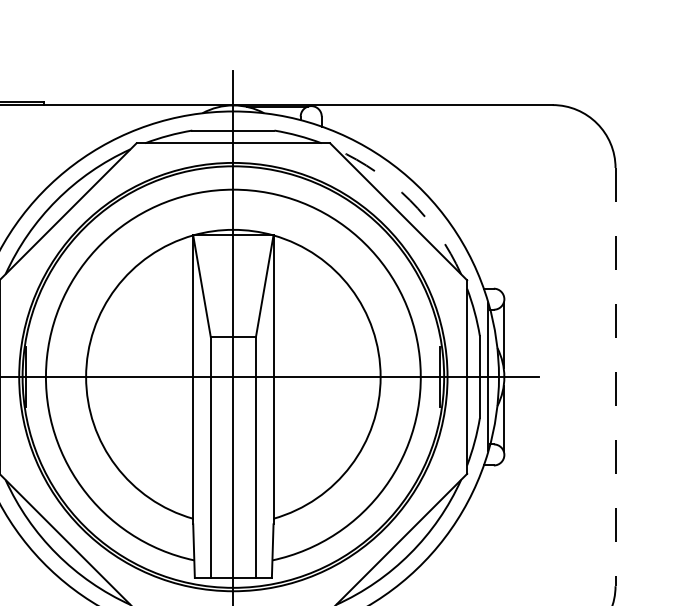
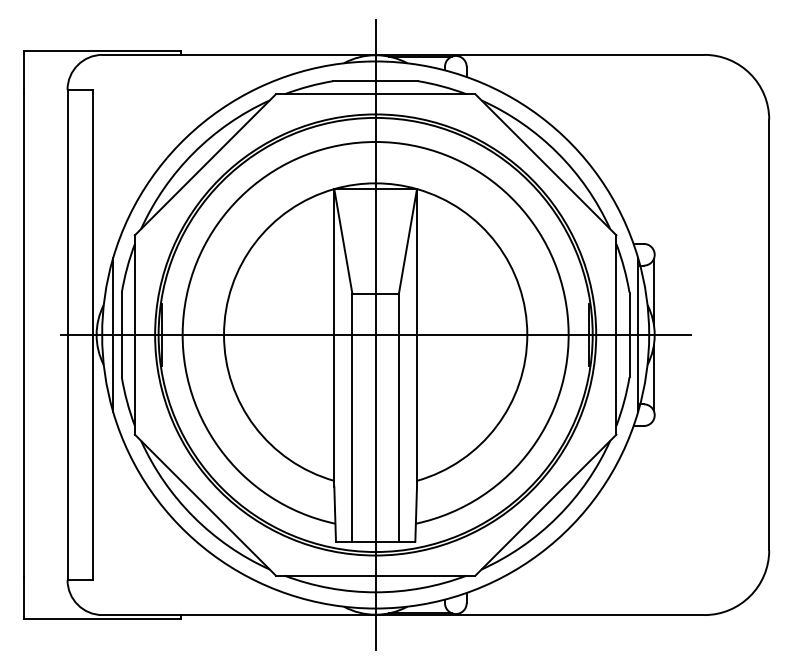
arc: (409, 200) -> (557, 153), dashed -> solid
line: (615, 377) -> (769, 335), dashed -> solid

